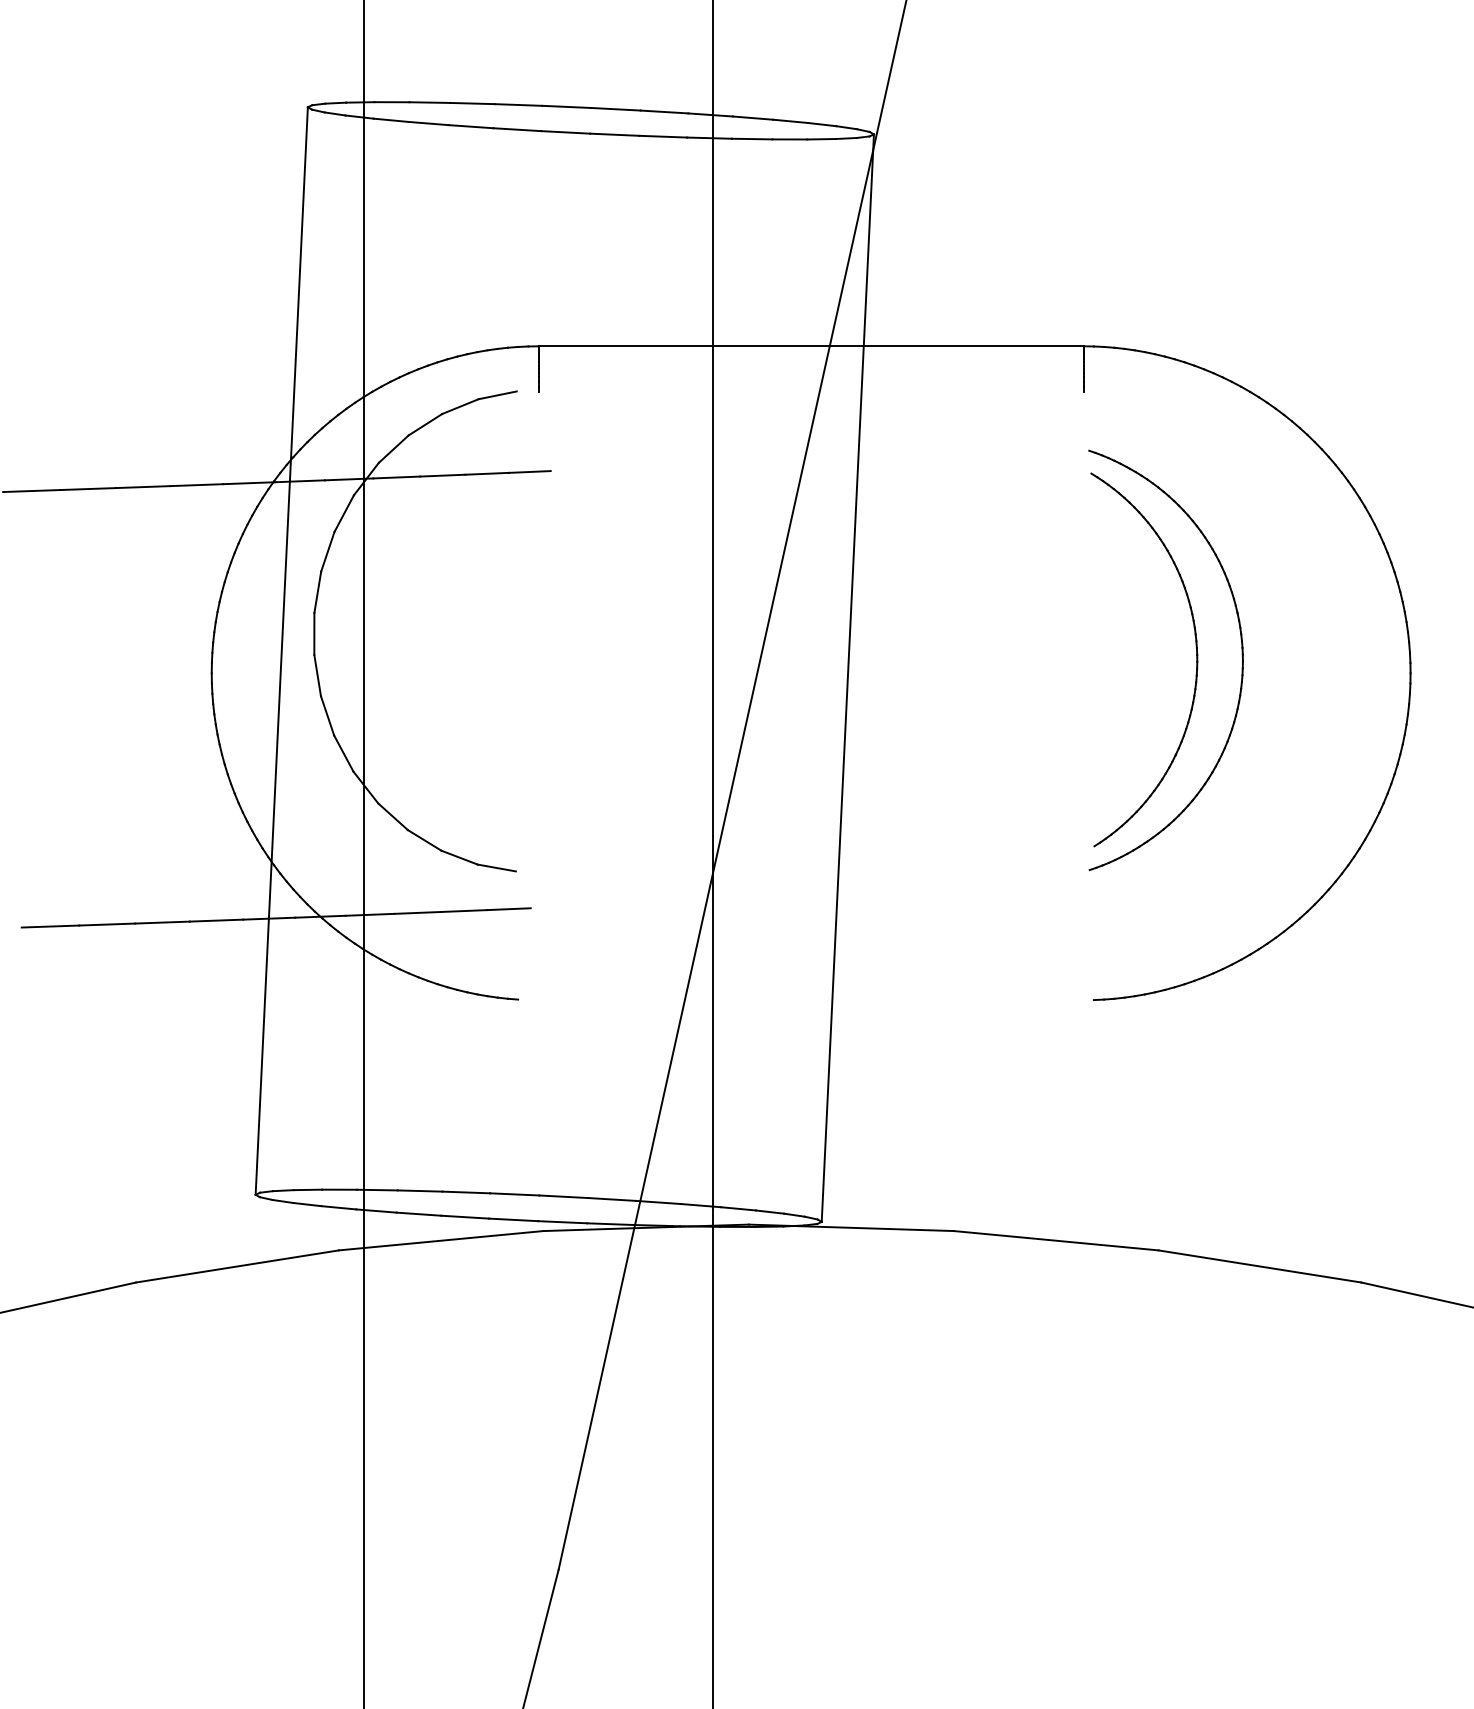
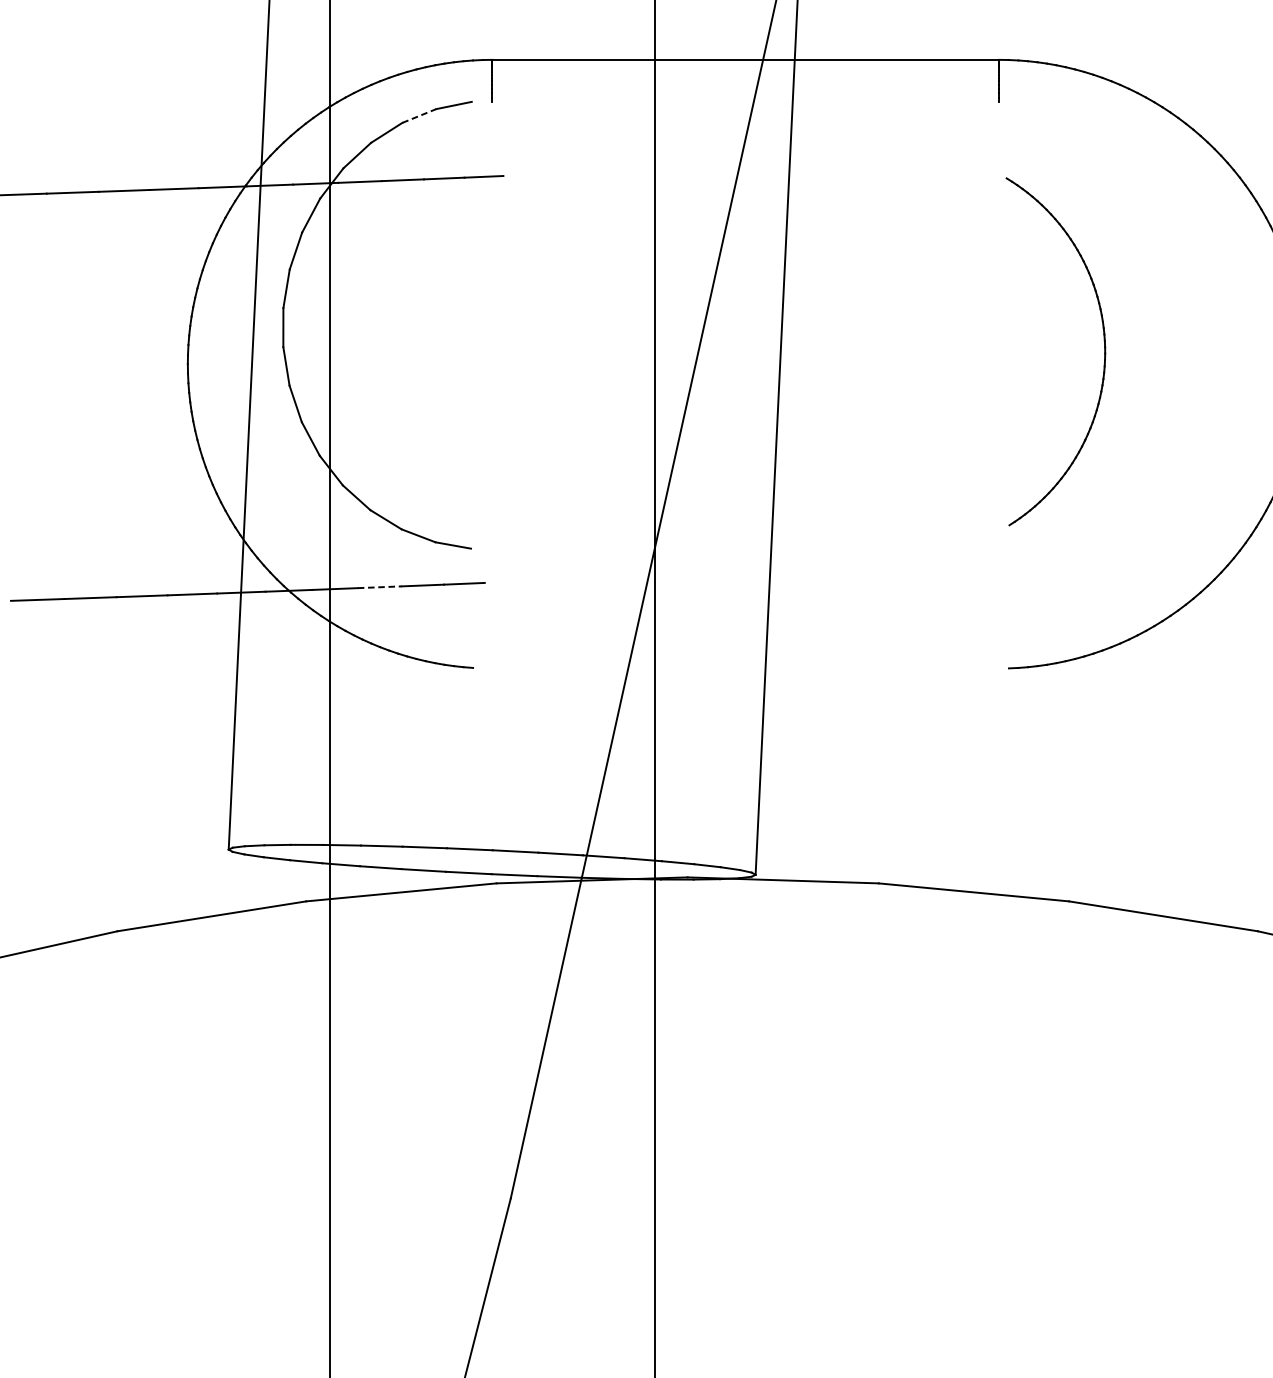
line: (460, 406) -> (419, 115), solid -> dashed
part: (1241, 655) -> (1146, 347), removed
line: (417, 912) -> (379, 586), solid -> dashed

